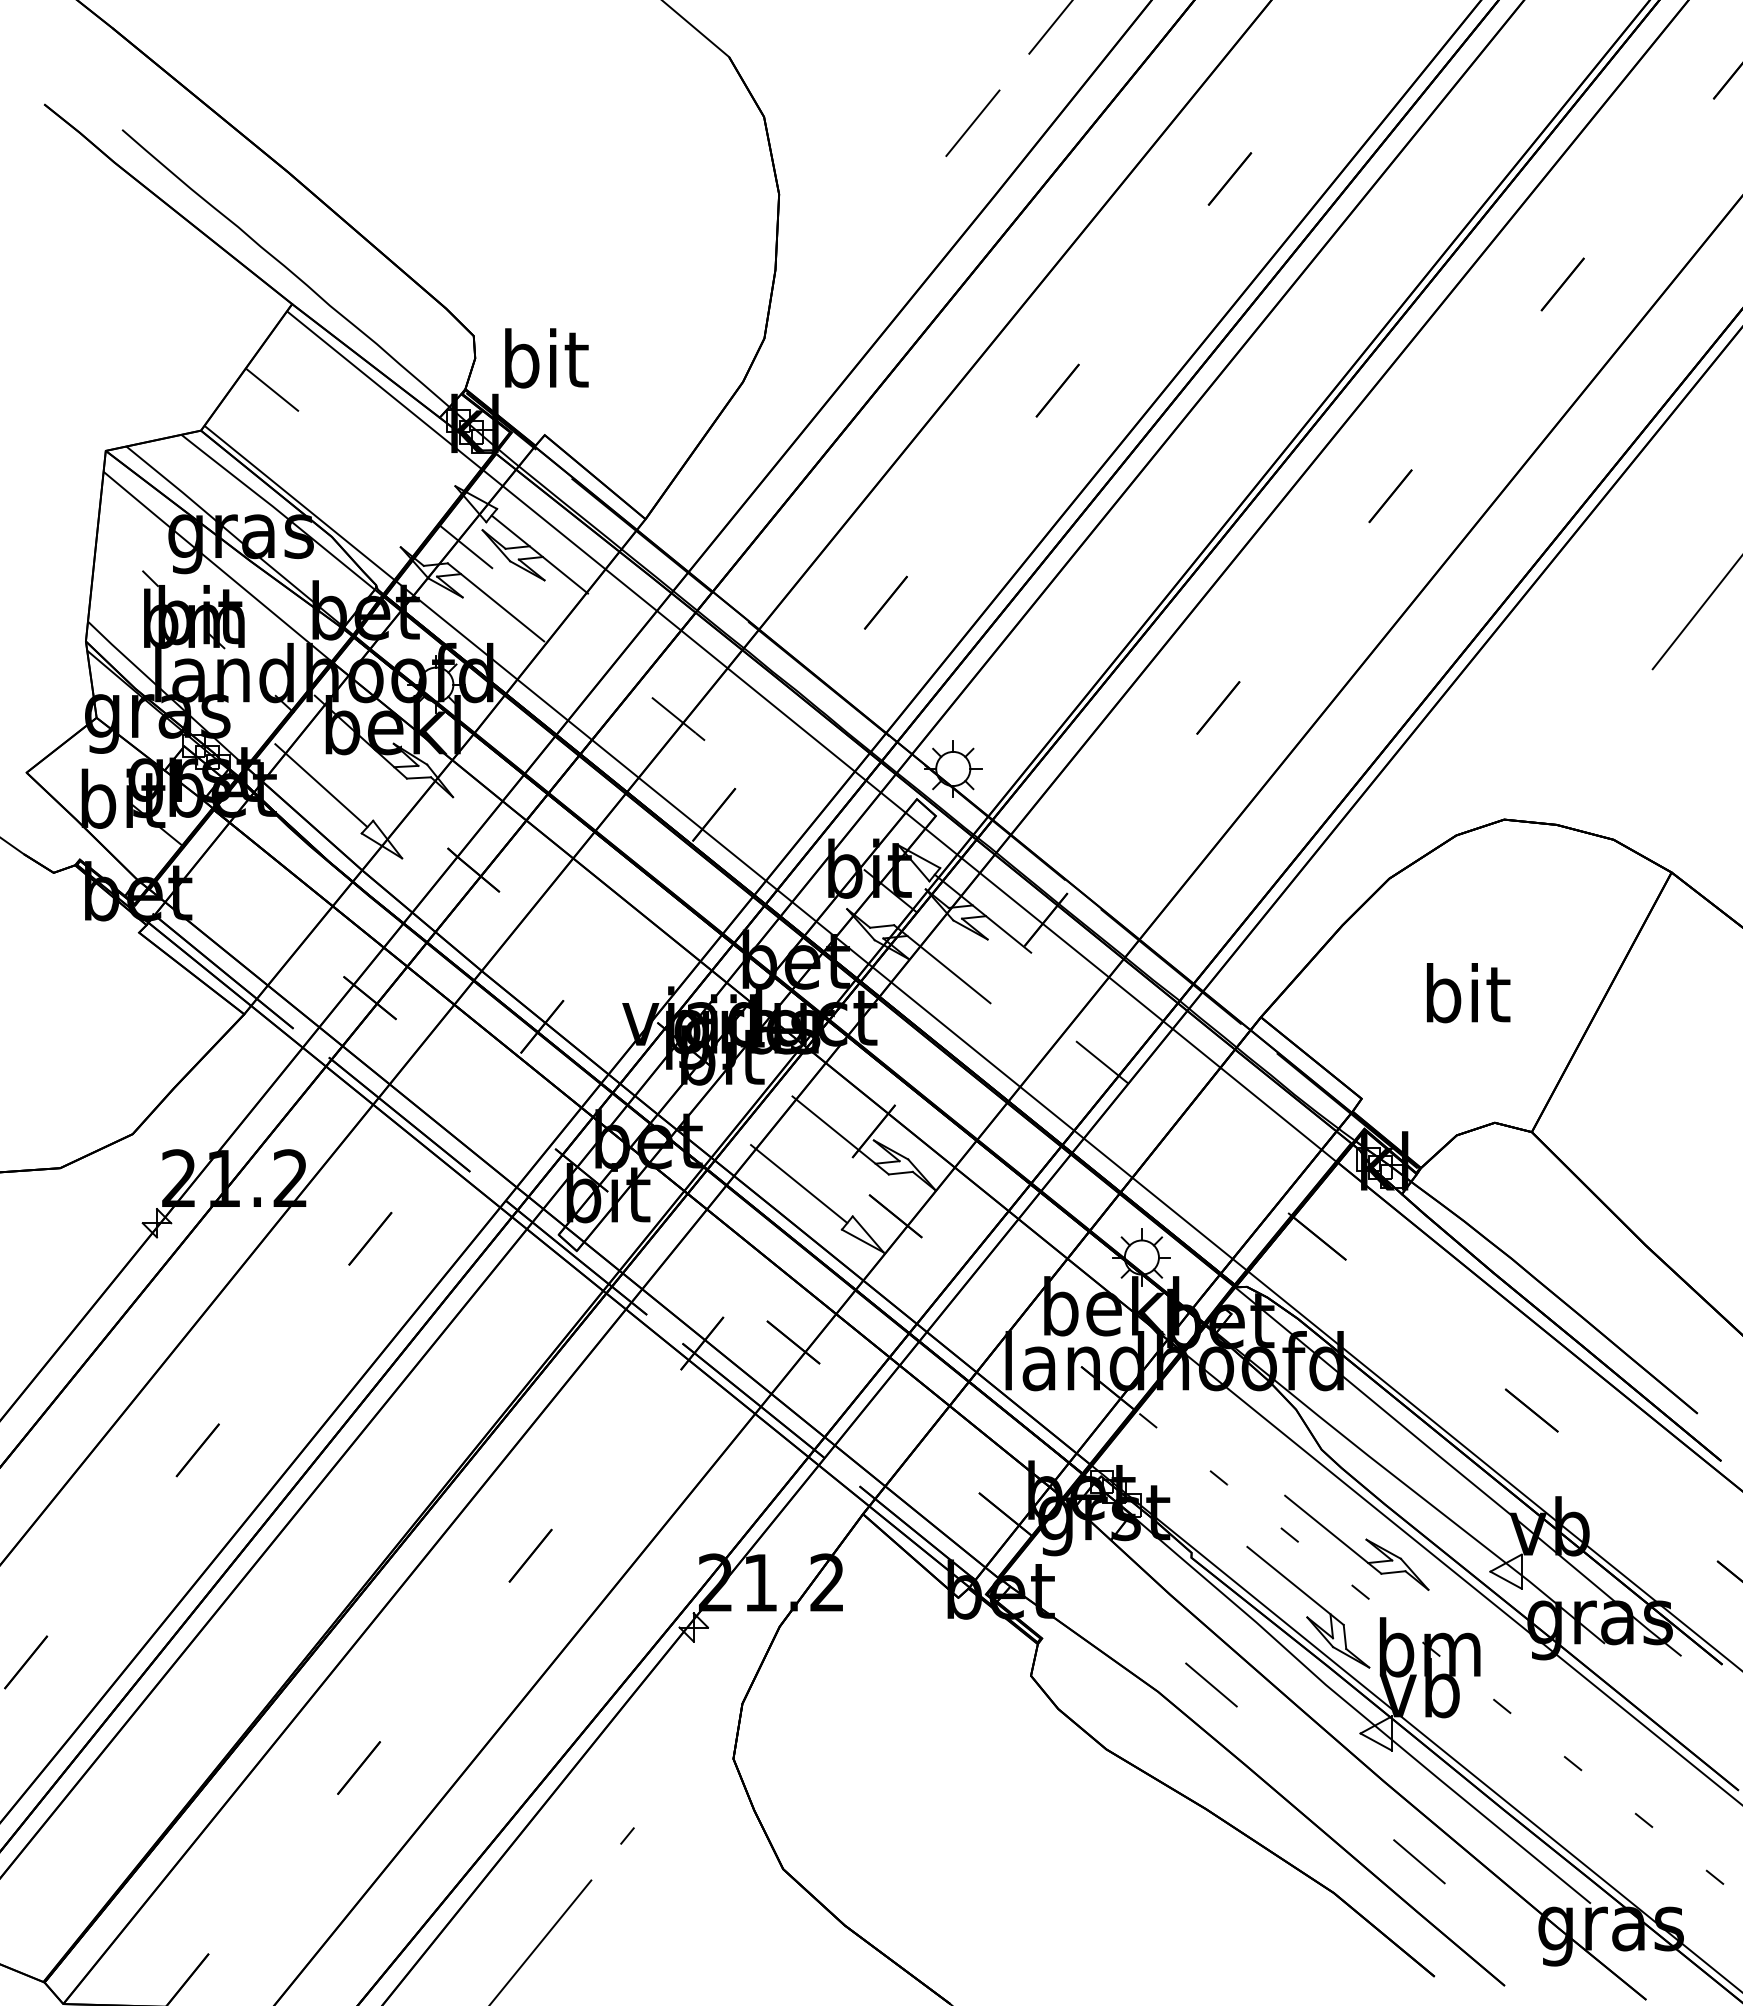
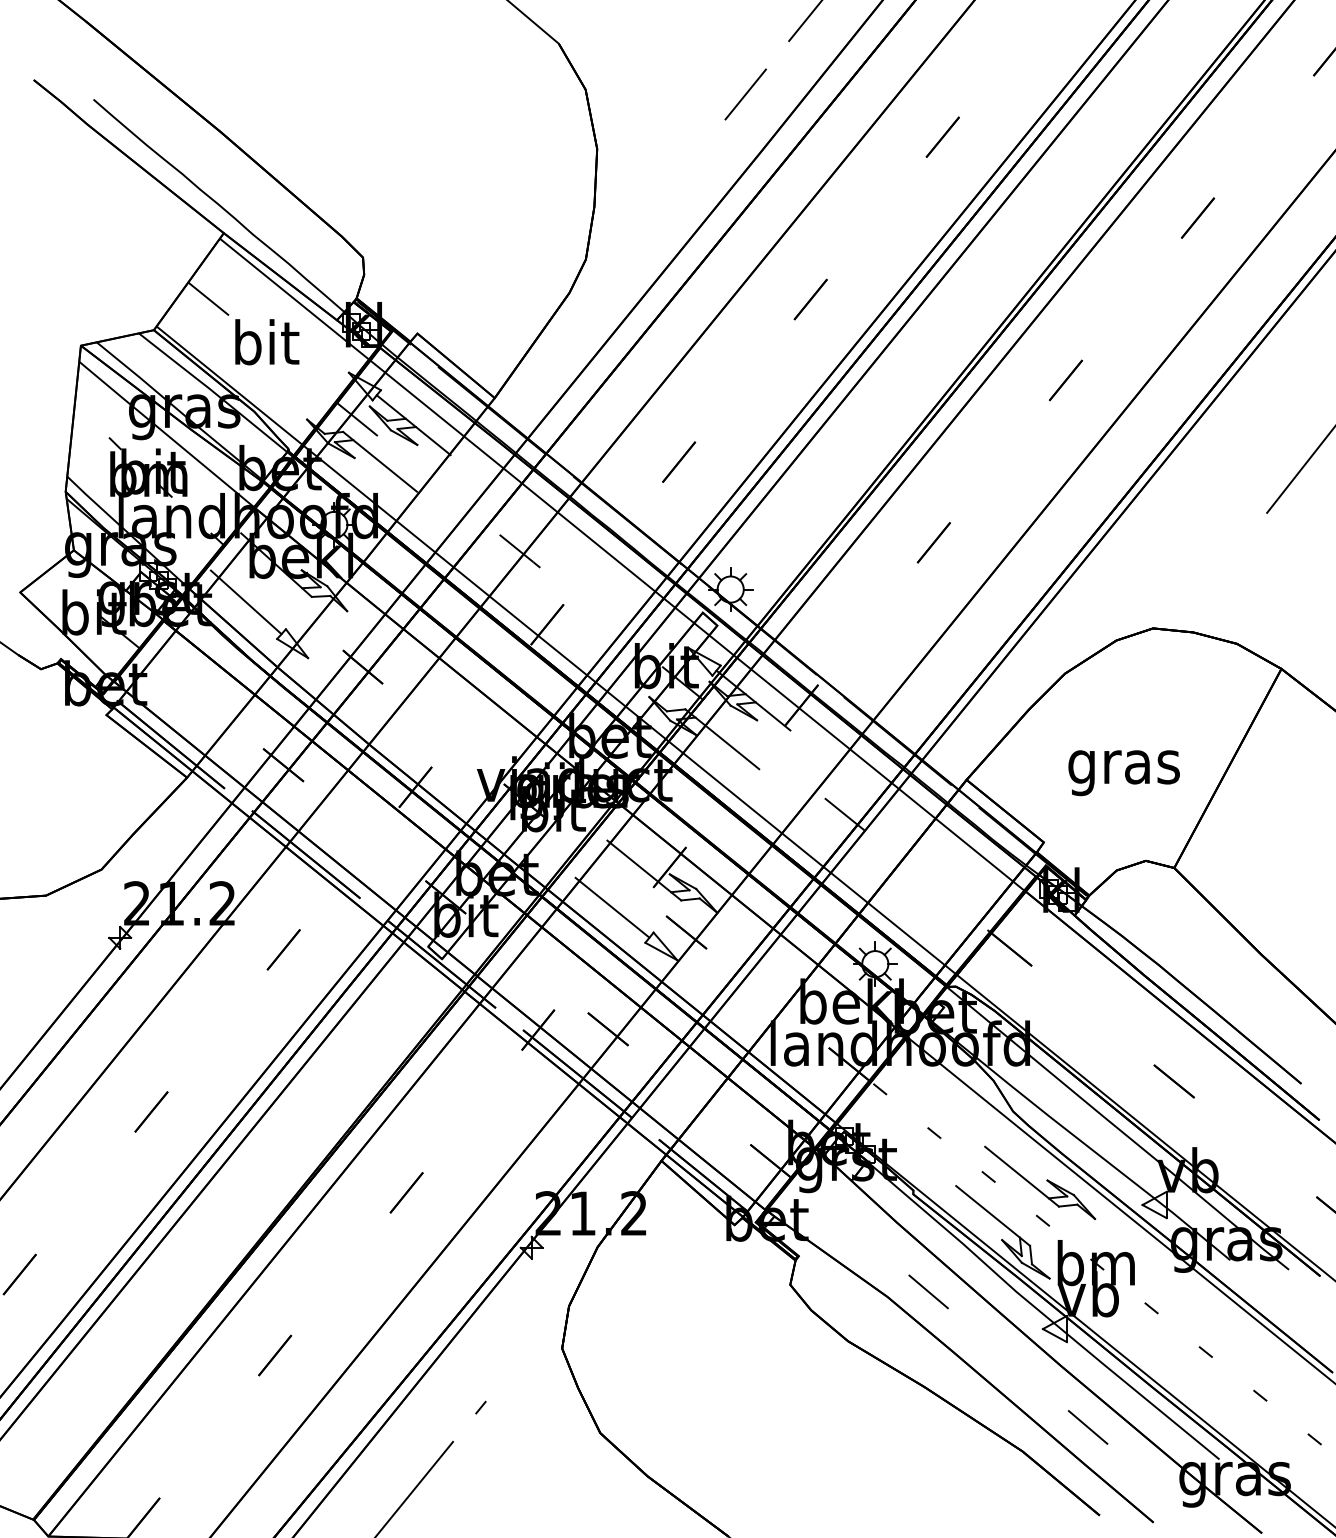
text: (546, 358) -> (267, 342), moved
text: (1466, 1000) -> (1124, 767), bit -> gras

